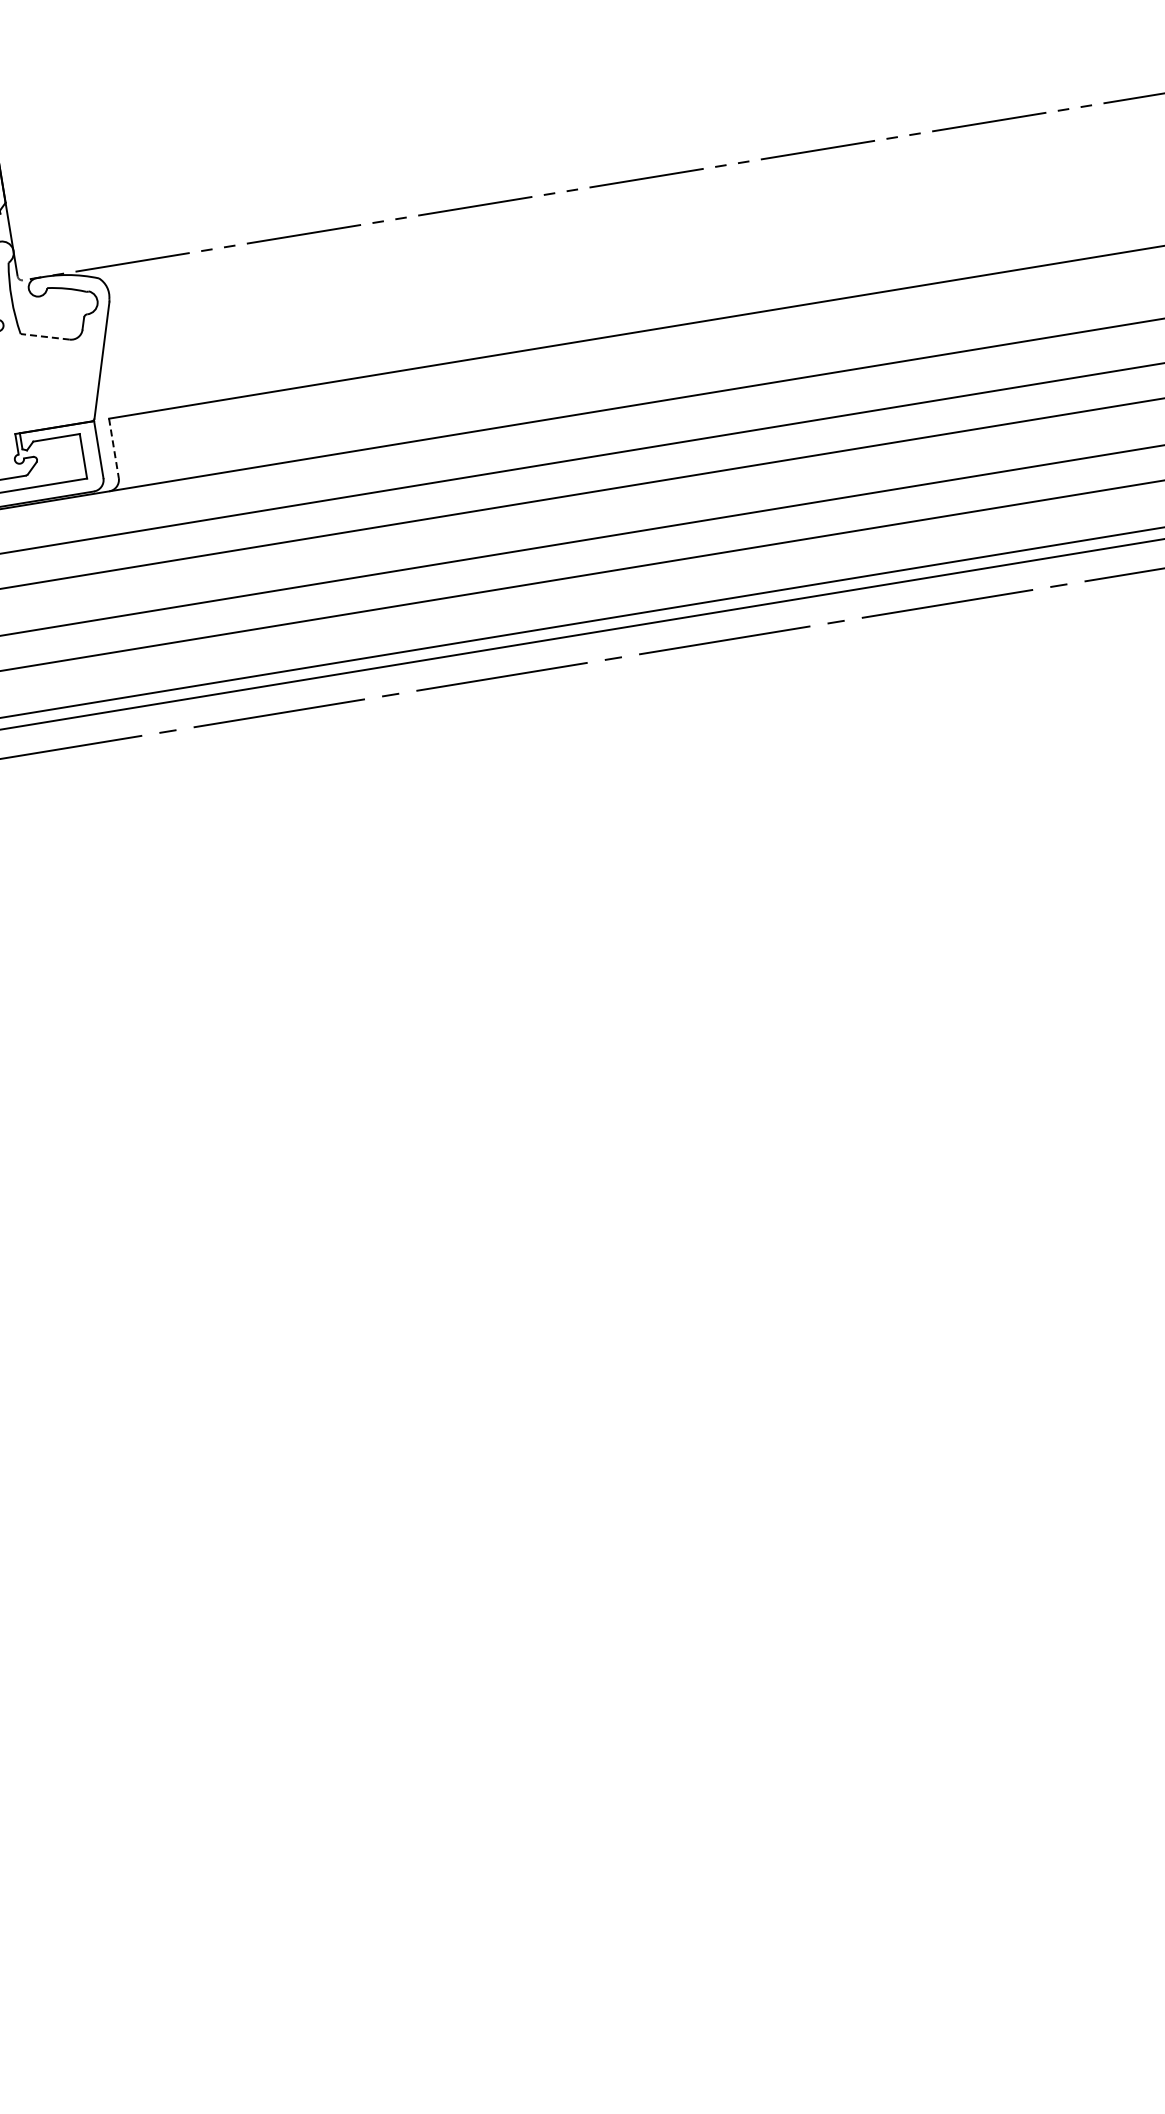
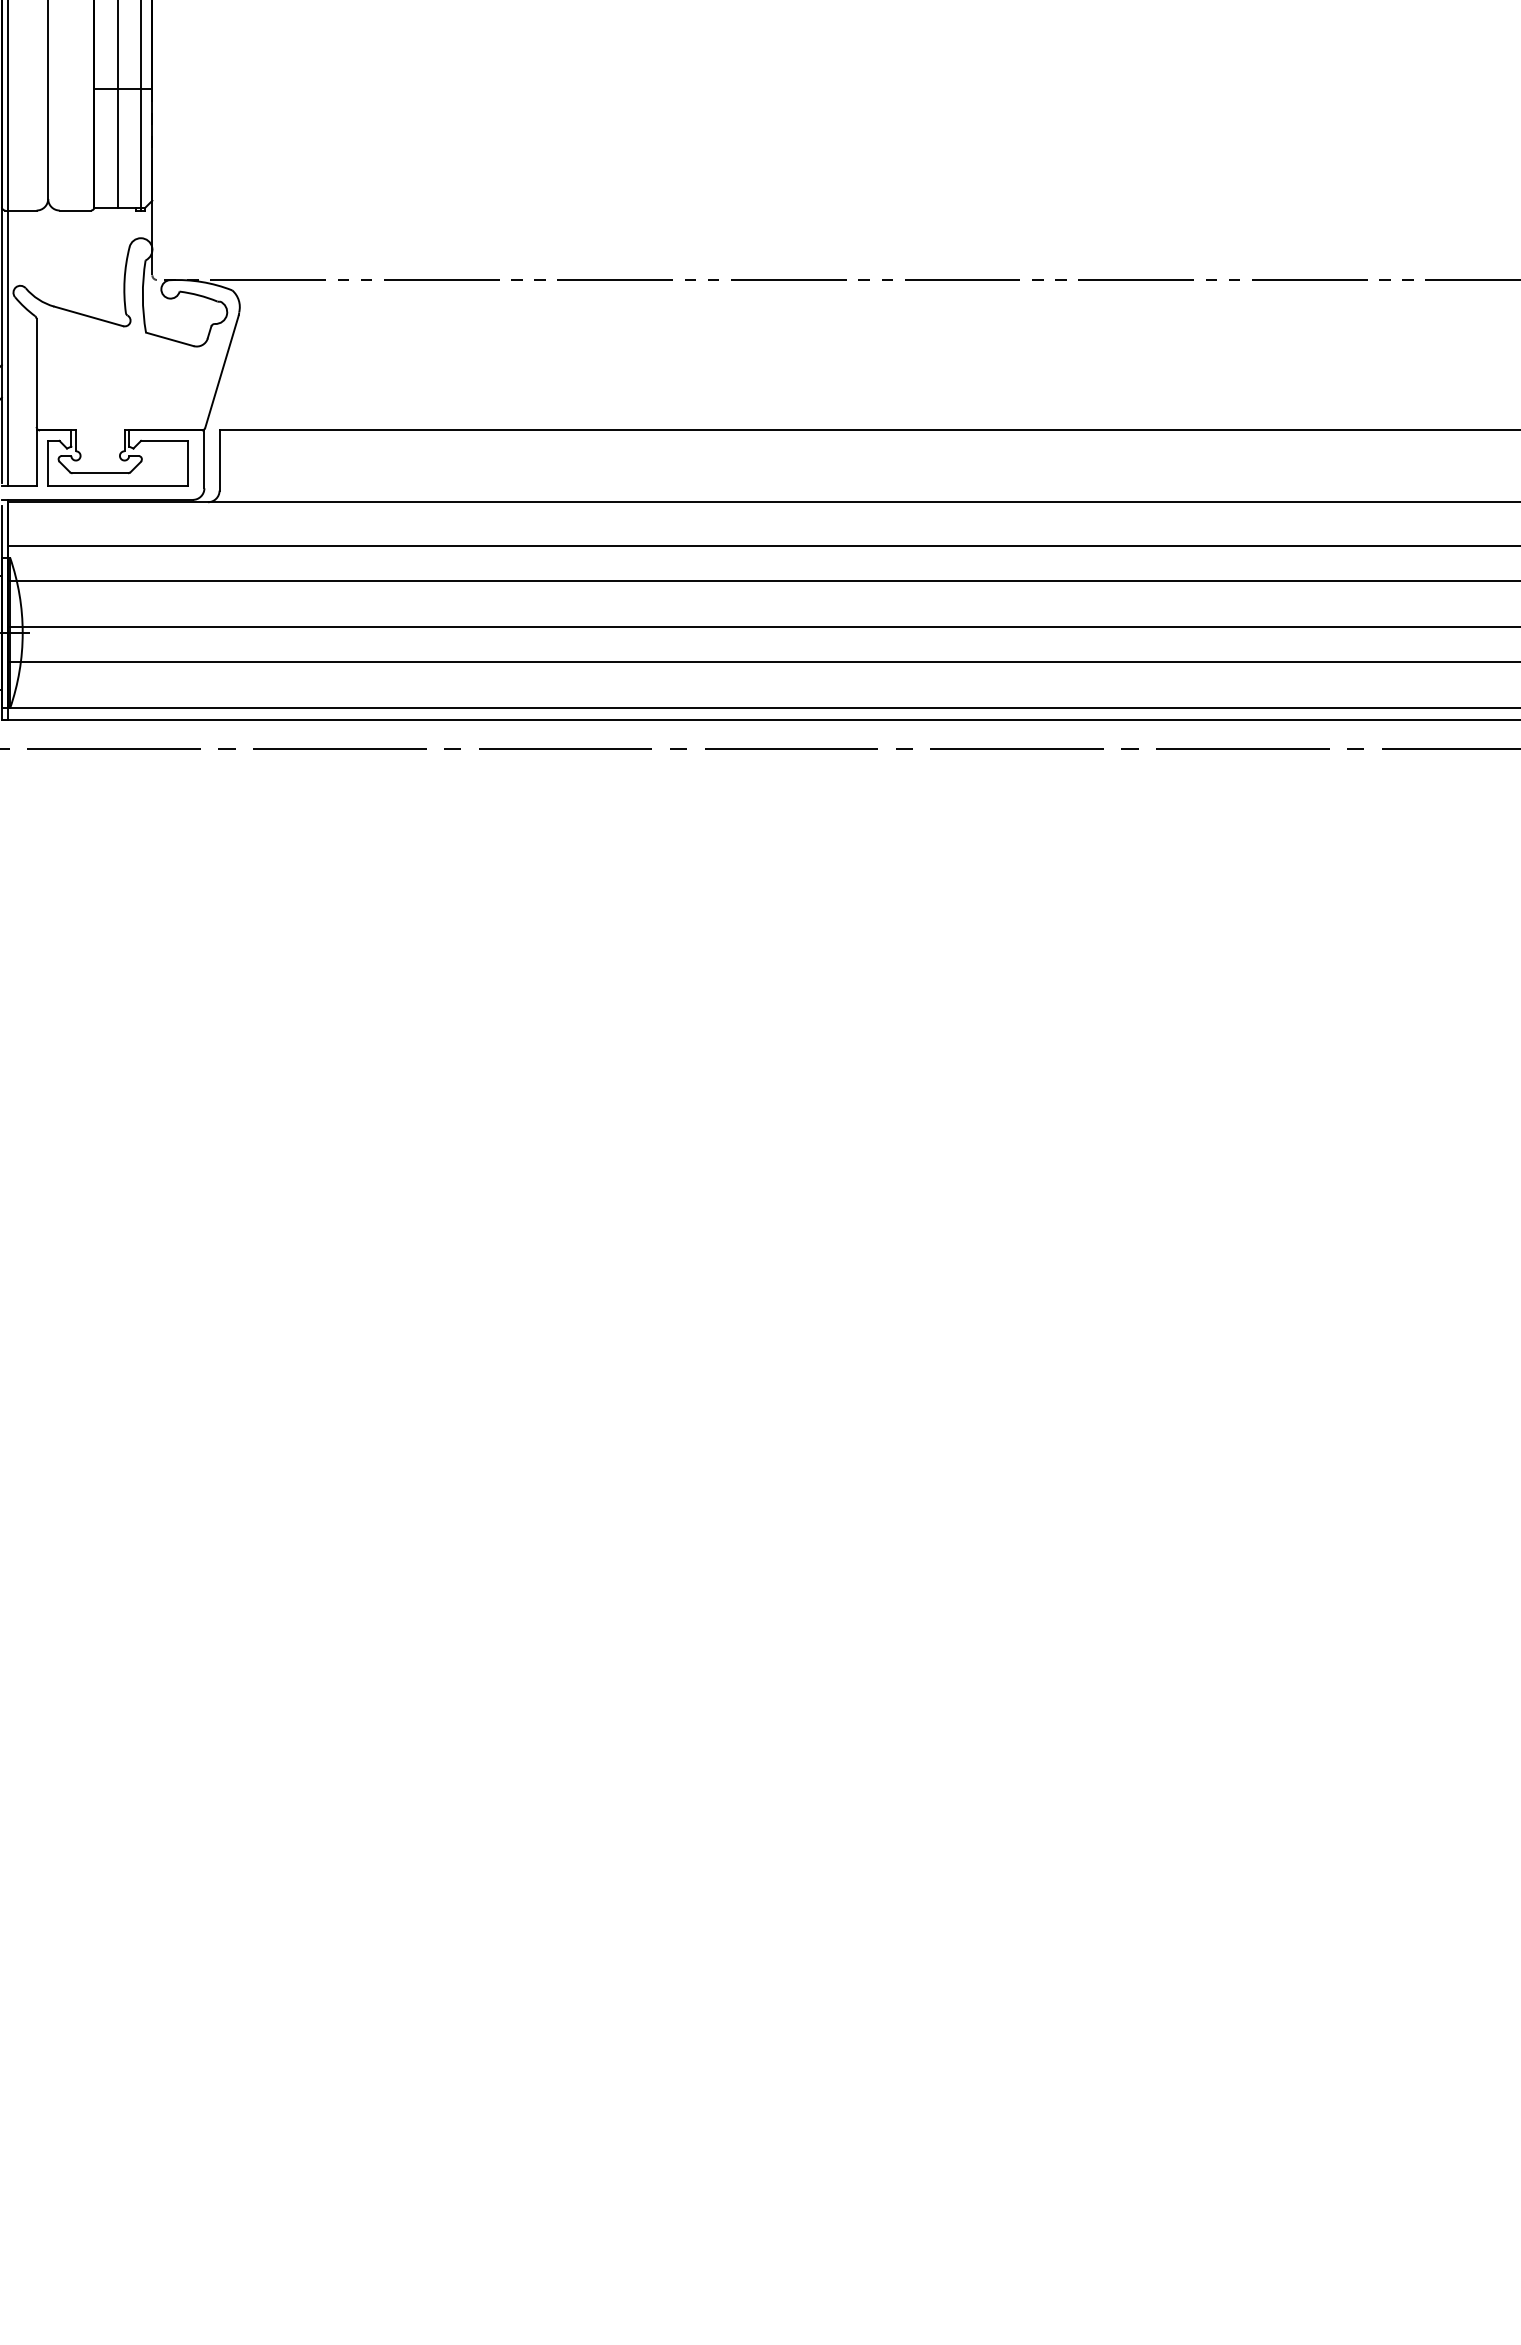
line: (44, 337) -> (169, 339), dashed -> solid
line: (114, 449) -> (219, 461), dashed -> solid

